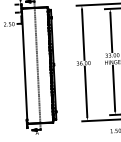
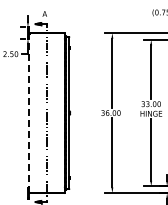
line: (24, 66) -> (29, 113), solid -> dashed

